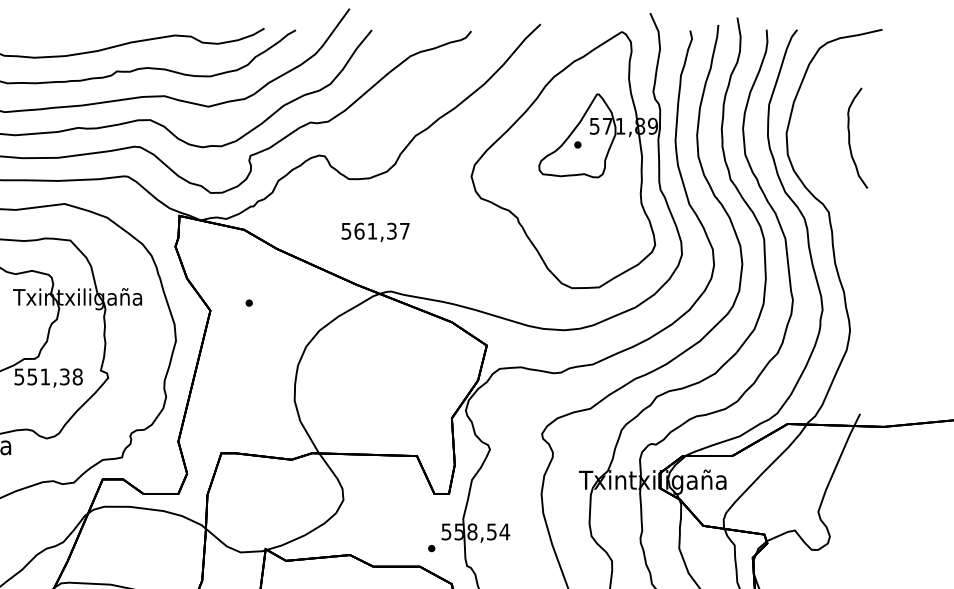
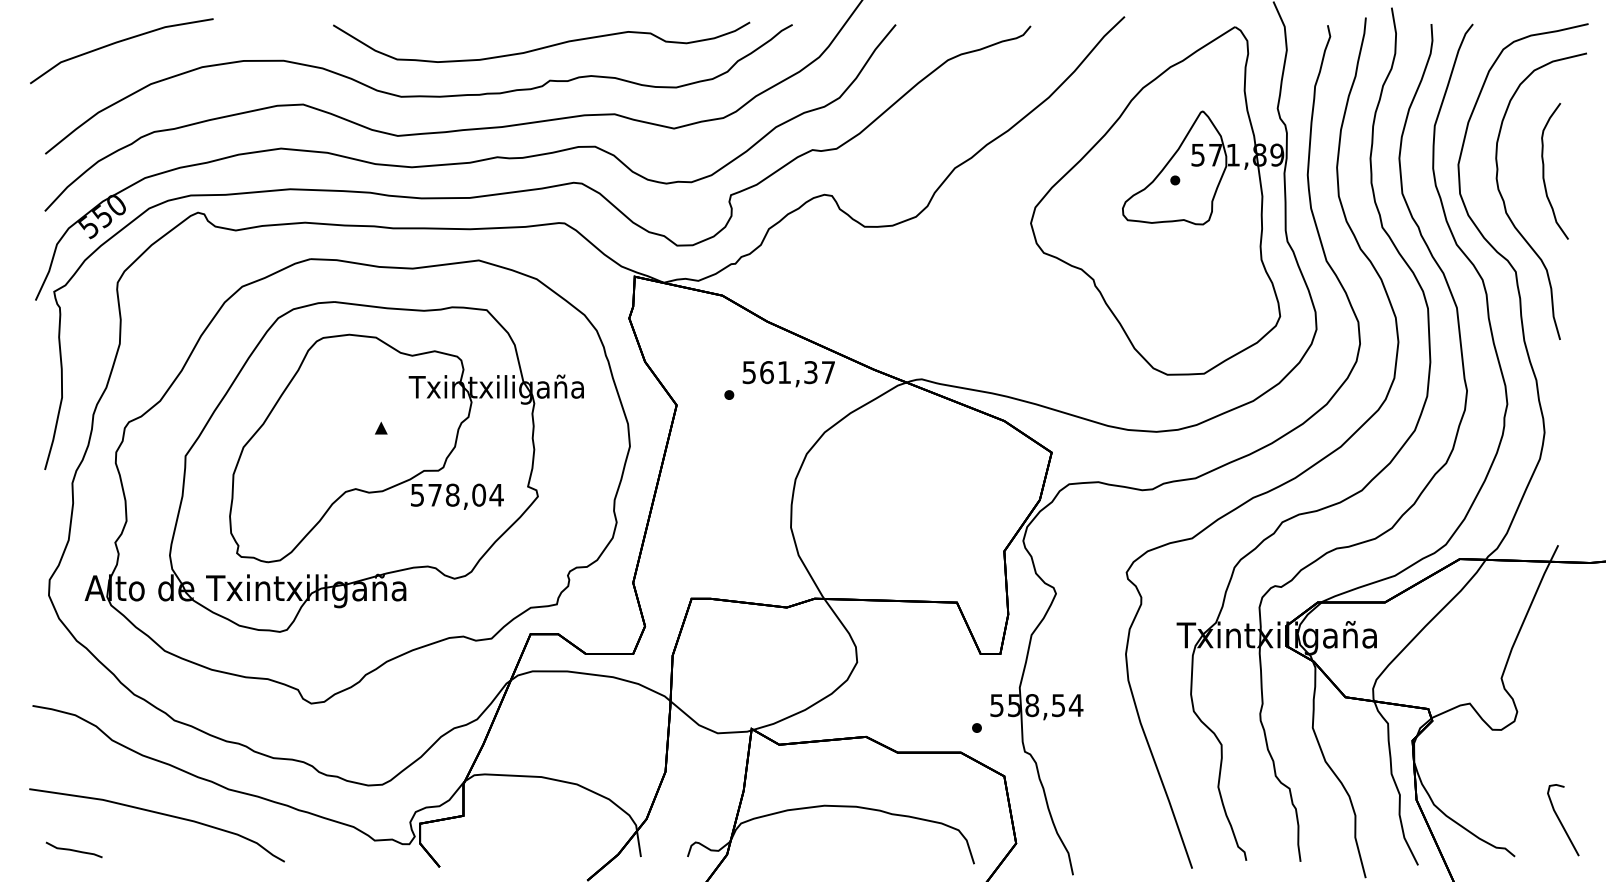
curve: (821, 161) -> (1505, 203), added
text: (375, 232) -> (788, 374), moved
text: (54, 376) -> (465, 494), 551,38 -> 578,04

